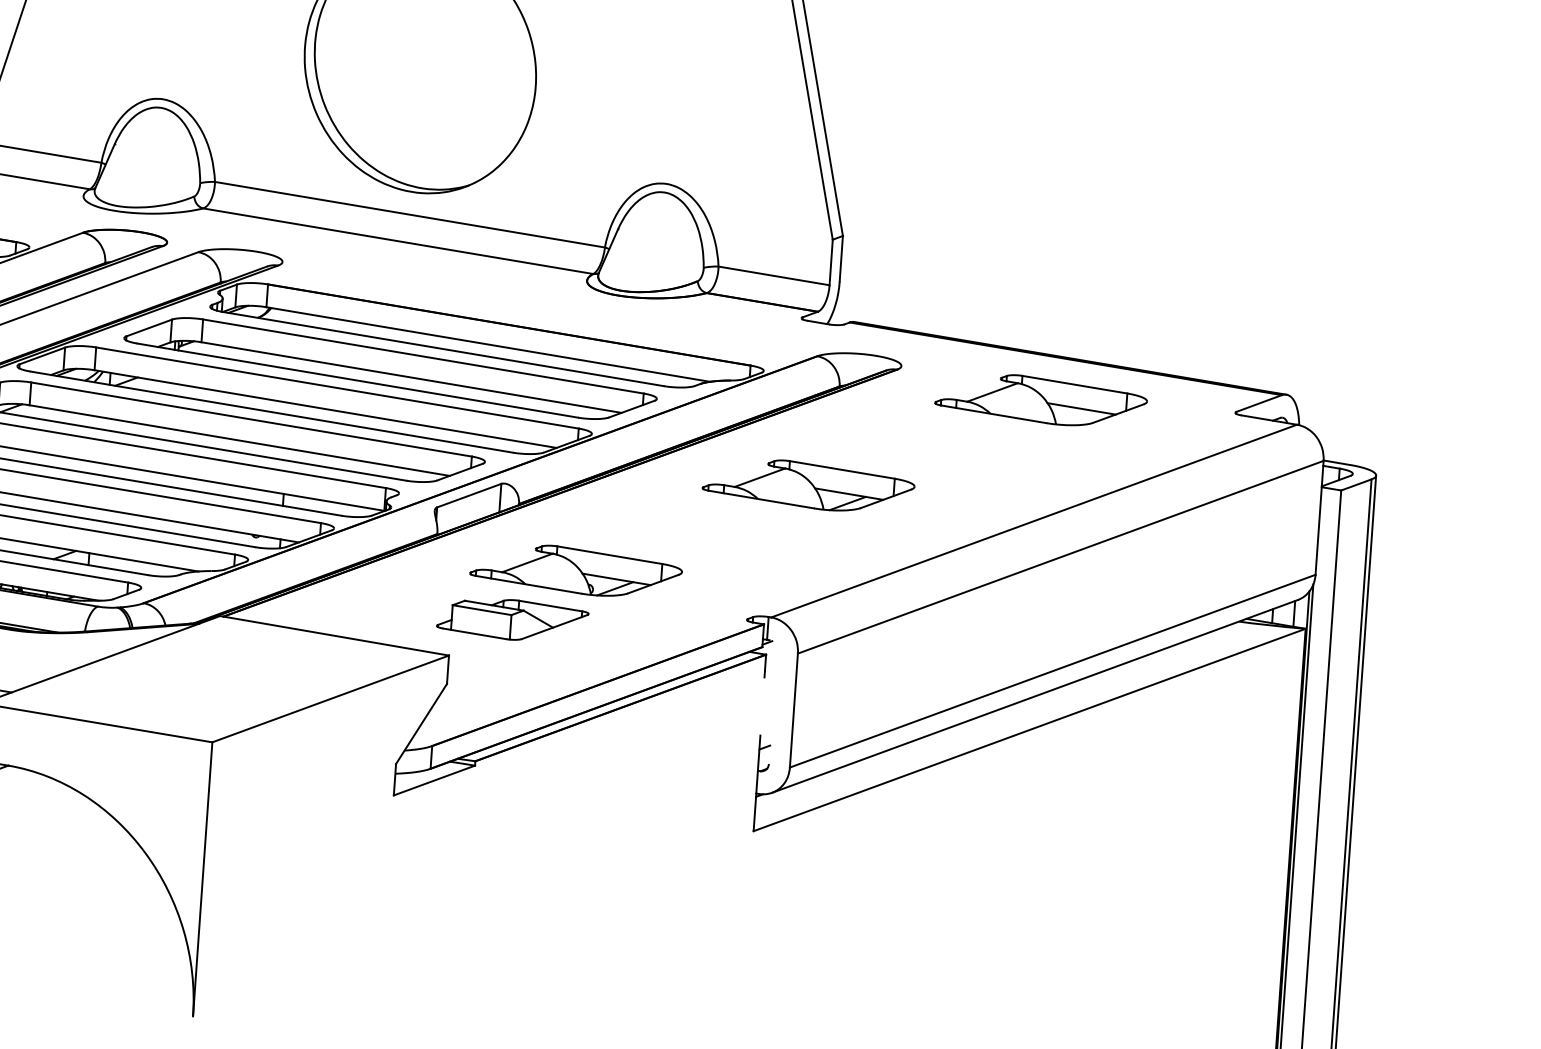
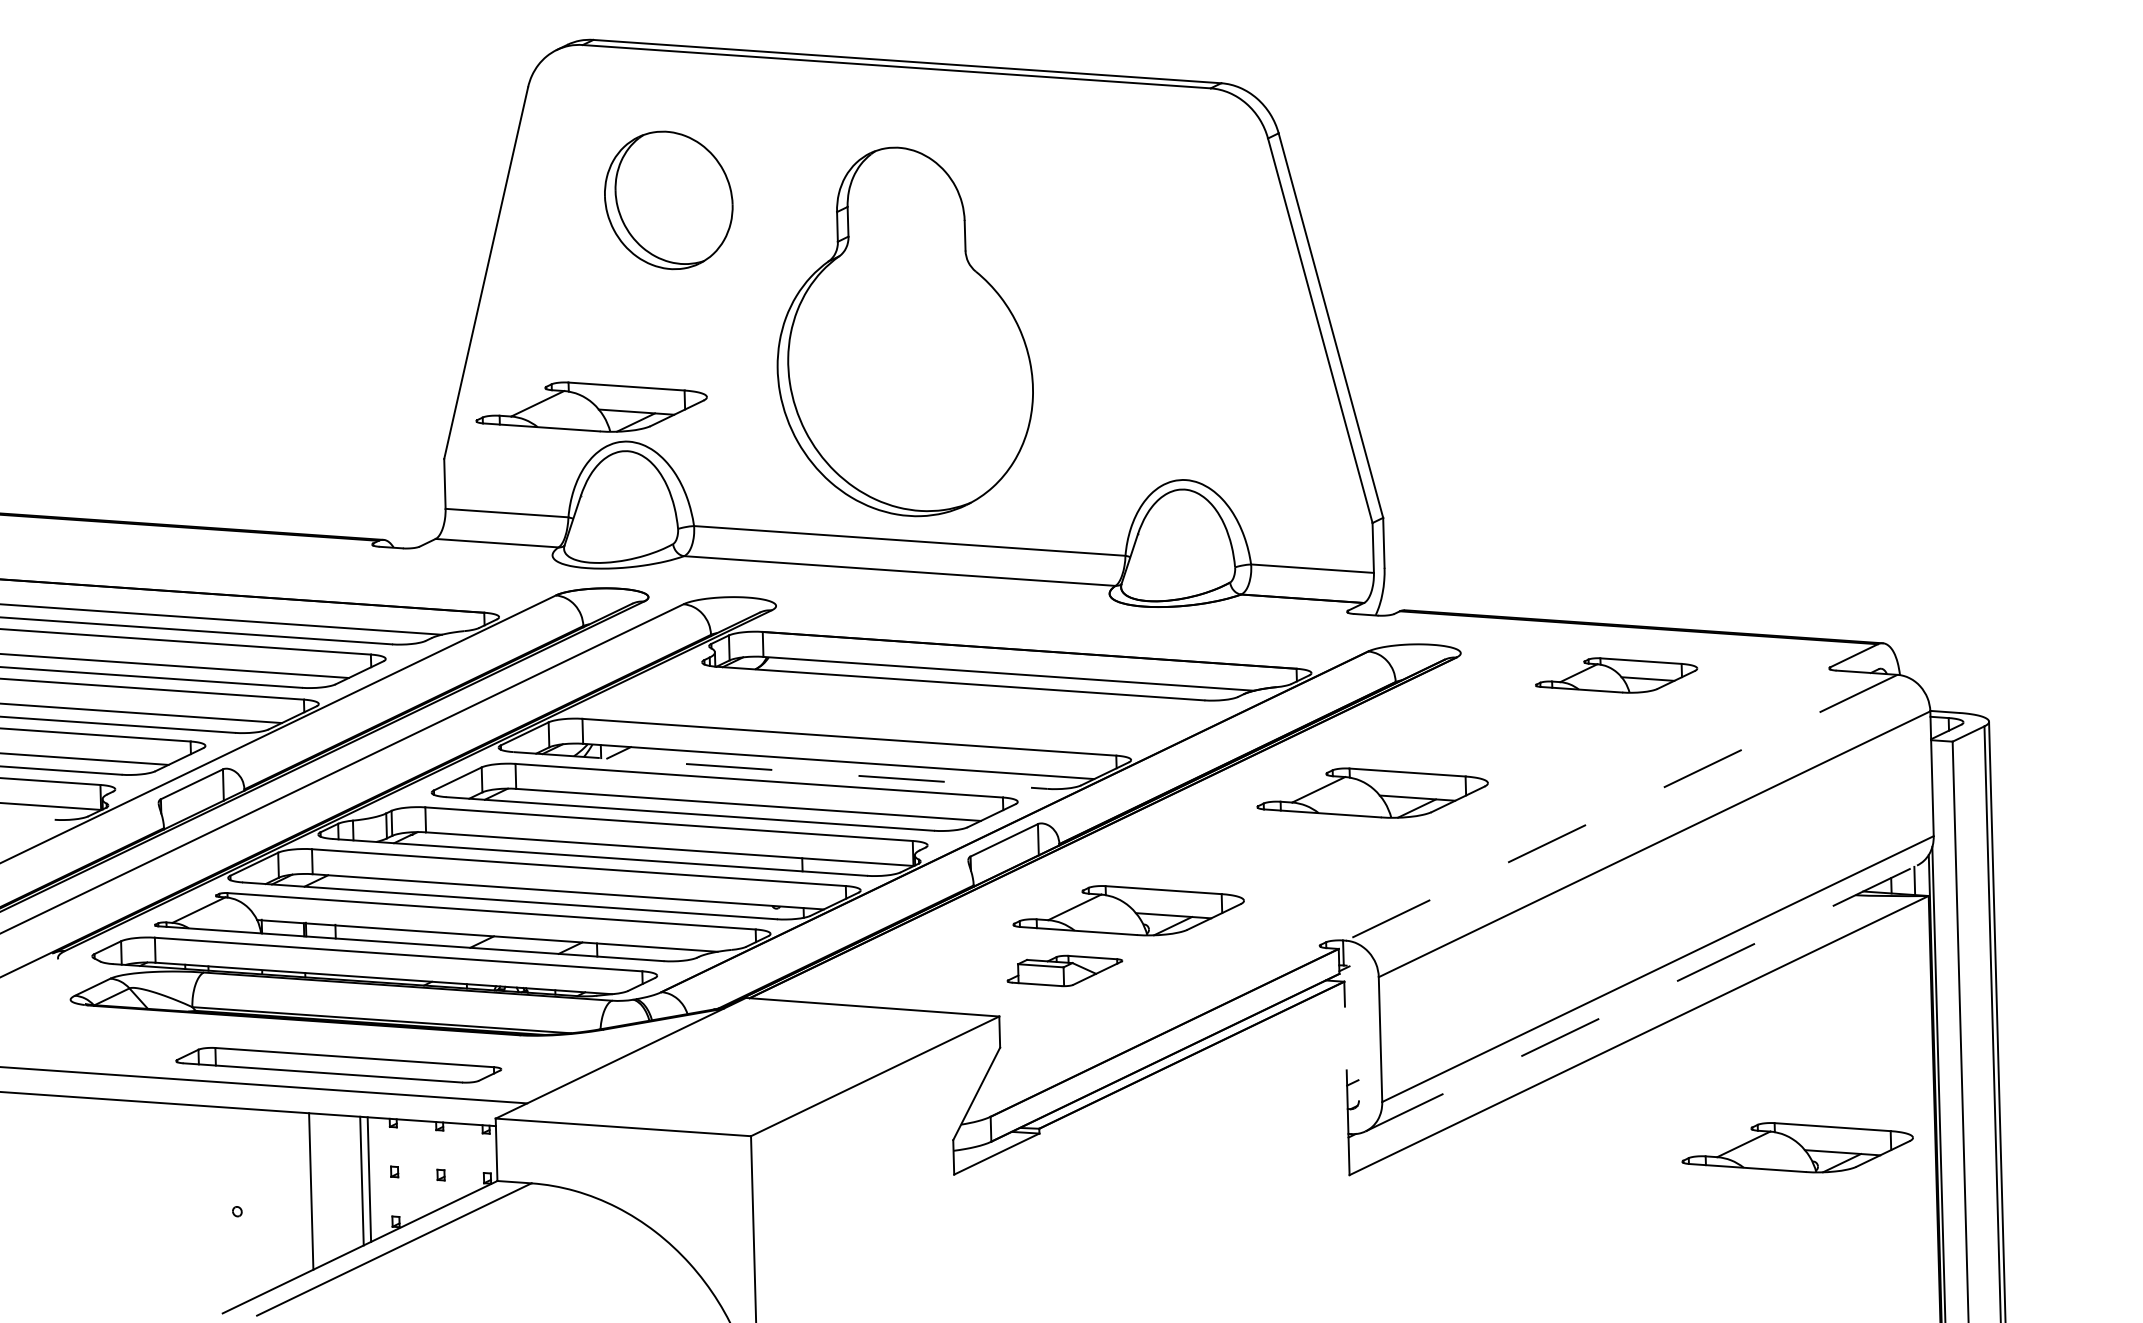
part: (132, 63) -> (591, 406), added
part: (390, 367) -> (904, 709), removed
part: (1041, 400) -> (1616, 675), size x0.7
line: (271, 412) -> (780, 770), solid -> dashed
line: (1033, 520) -> (1621, 807), solid -> dashed
part: (512, 619) -> (1064, 970), size x0.7
line: (1035, 696) -> (1641, 998), solid -> dashed
part: (1163, 845) -> (1797, 1147), added

